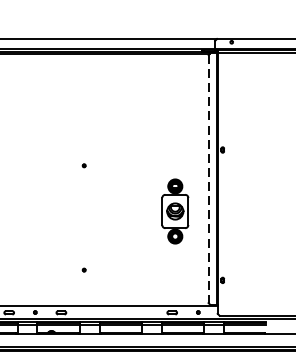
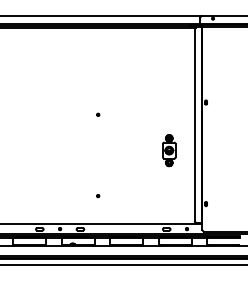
line: (209, 179) -> (195, 125), dashed -> solid
part: (175, 211) -> (169, 150), size x0.62

